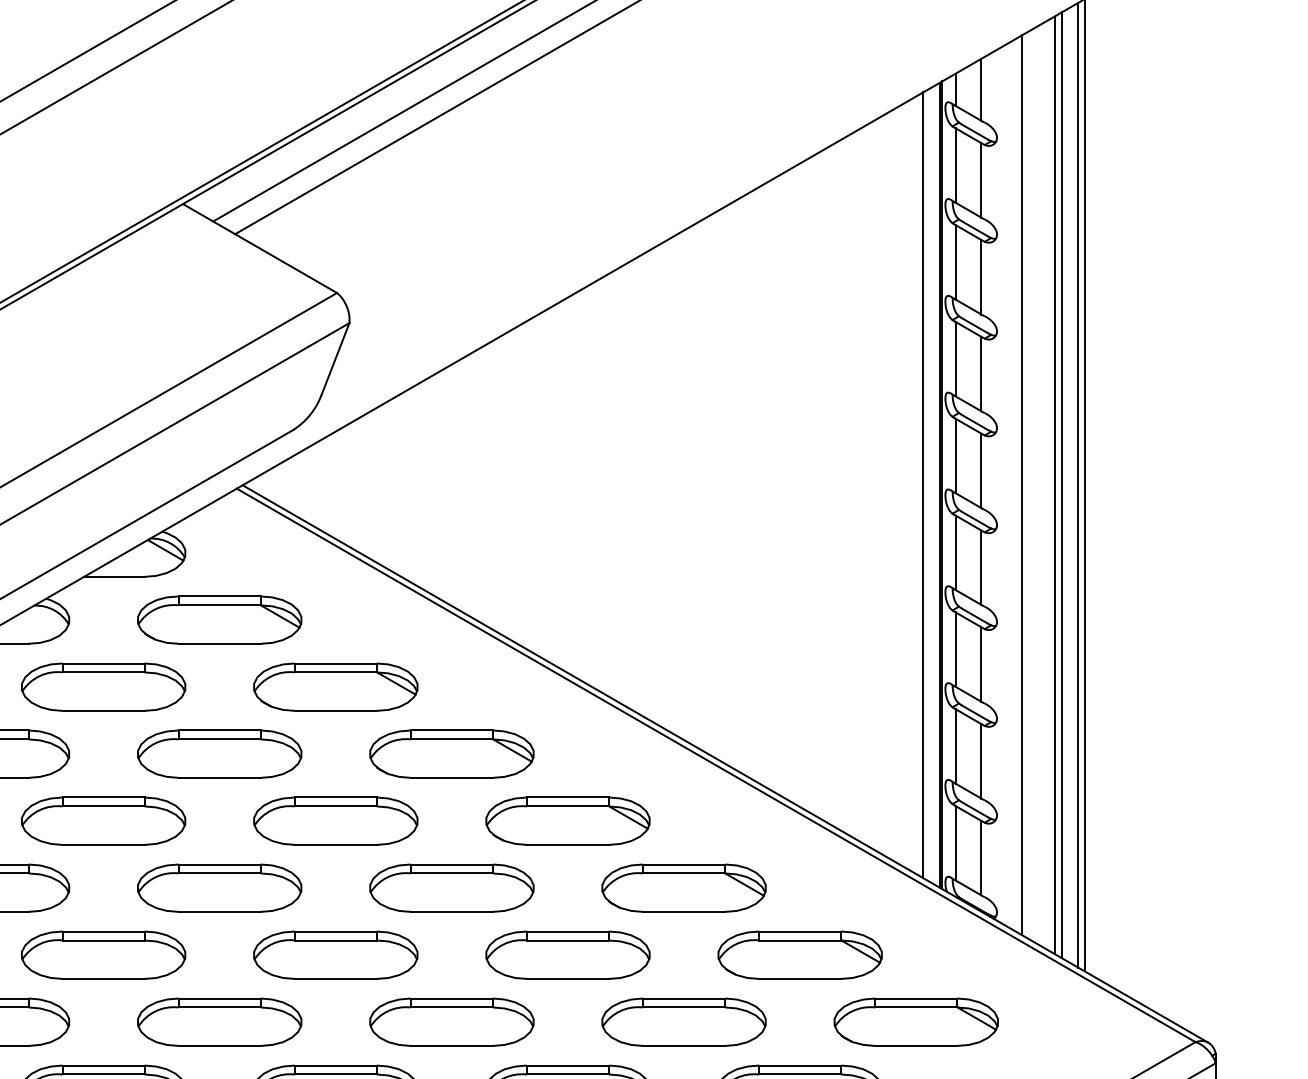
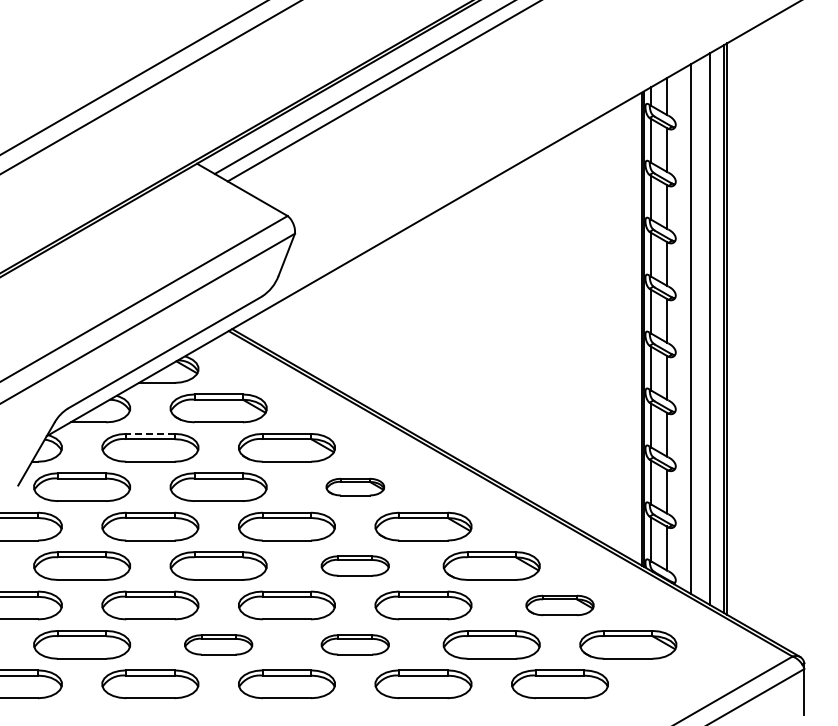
line: (1062, 484) -> (714, 328), removed
line: (923, 485) -> (632, 329), removed
line: (102, 662) -> (149, 433), solid -> dashed
part: (452, 752) -> (355, 486), size x0.6
part: (452, 887) -> (355, 565), size x0.7
part: (799, 955) -> (559, 605), size x0.7
part: (219, 1021) -> (218, 644), size x0.7
part: (452, 1021) -> (355, 644), size x0.7

